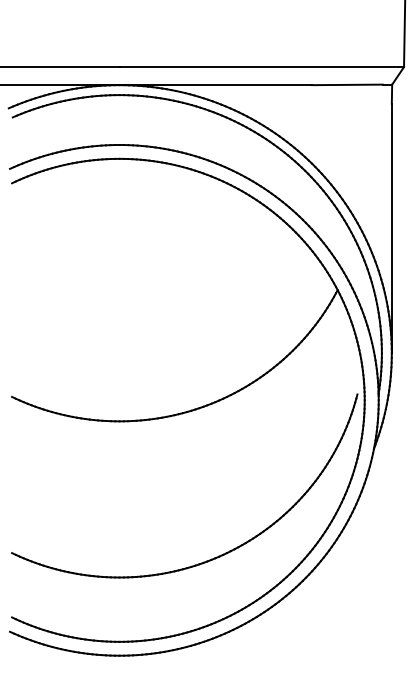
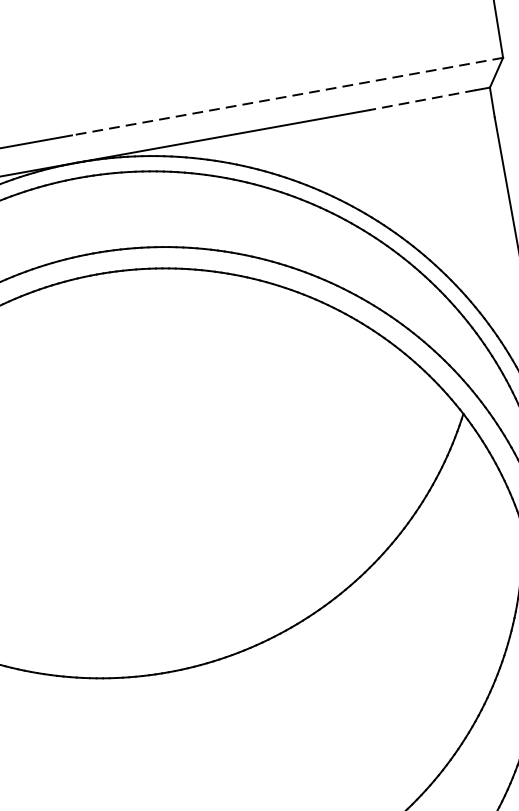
line: (261, 67) -> (287, 97), solid -> dashed
line: (347, 84) -> (422, 99), solid -> dashed

